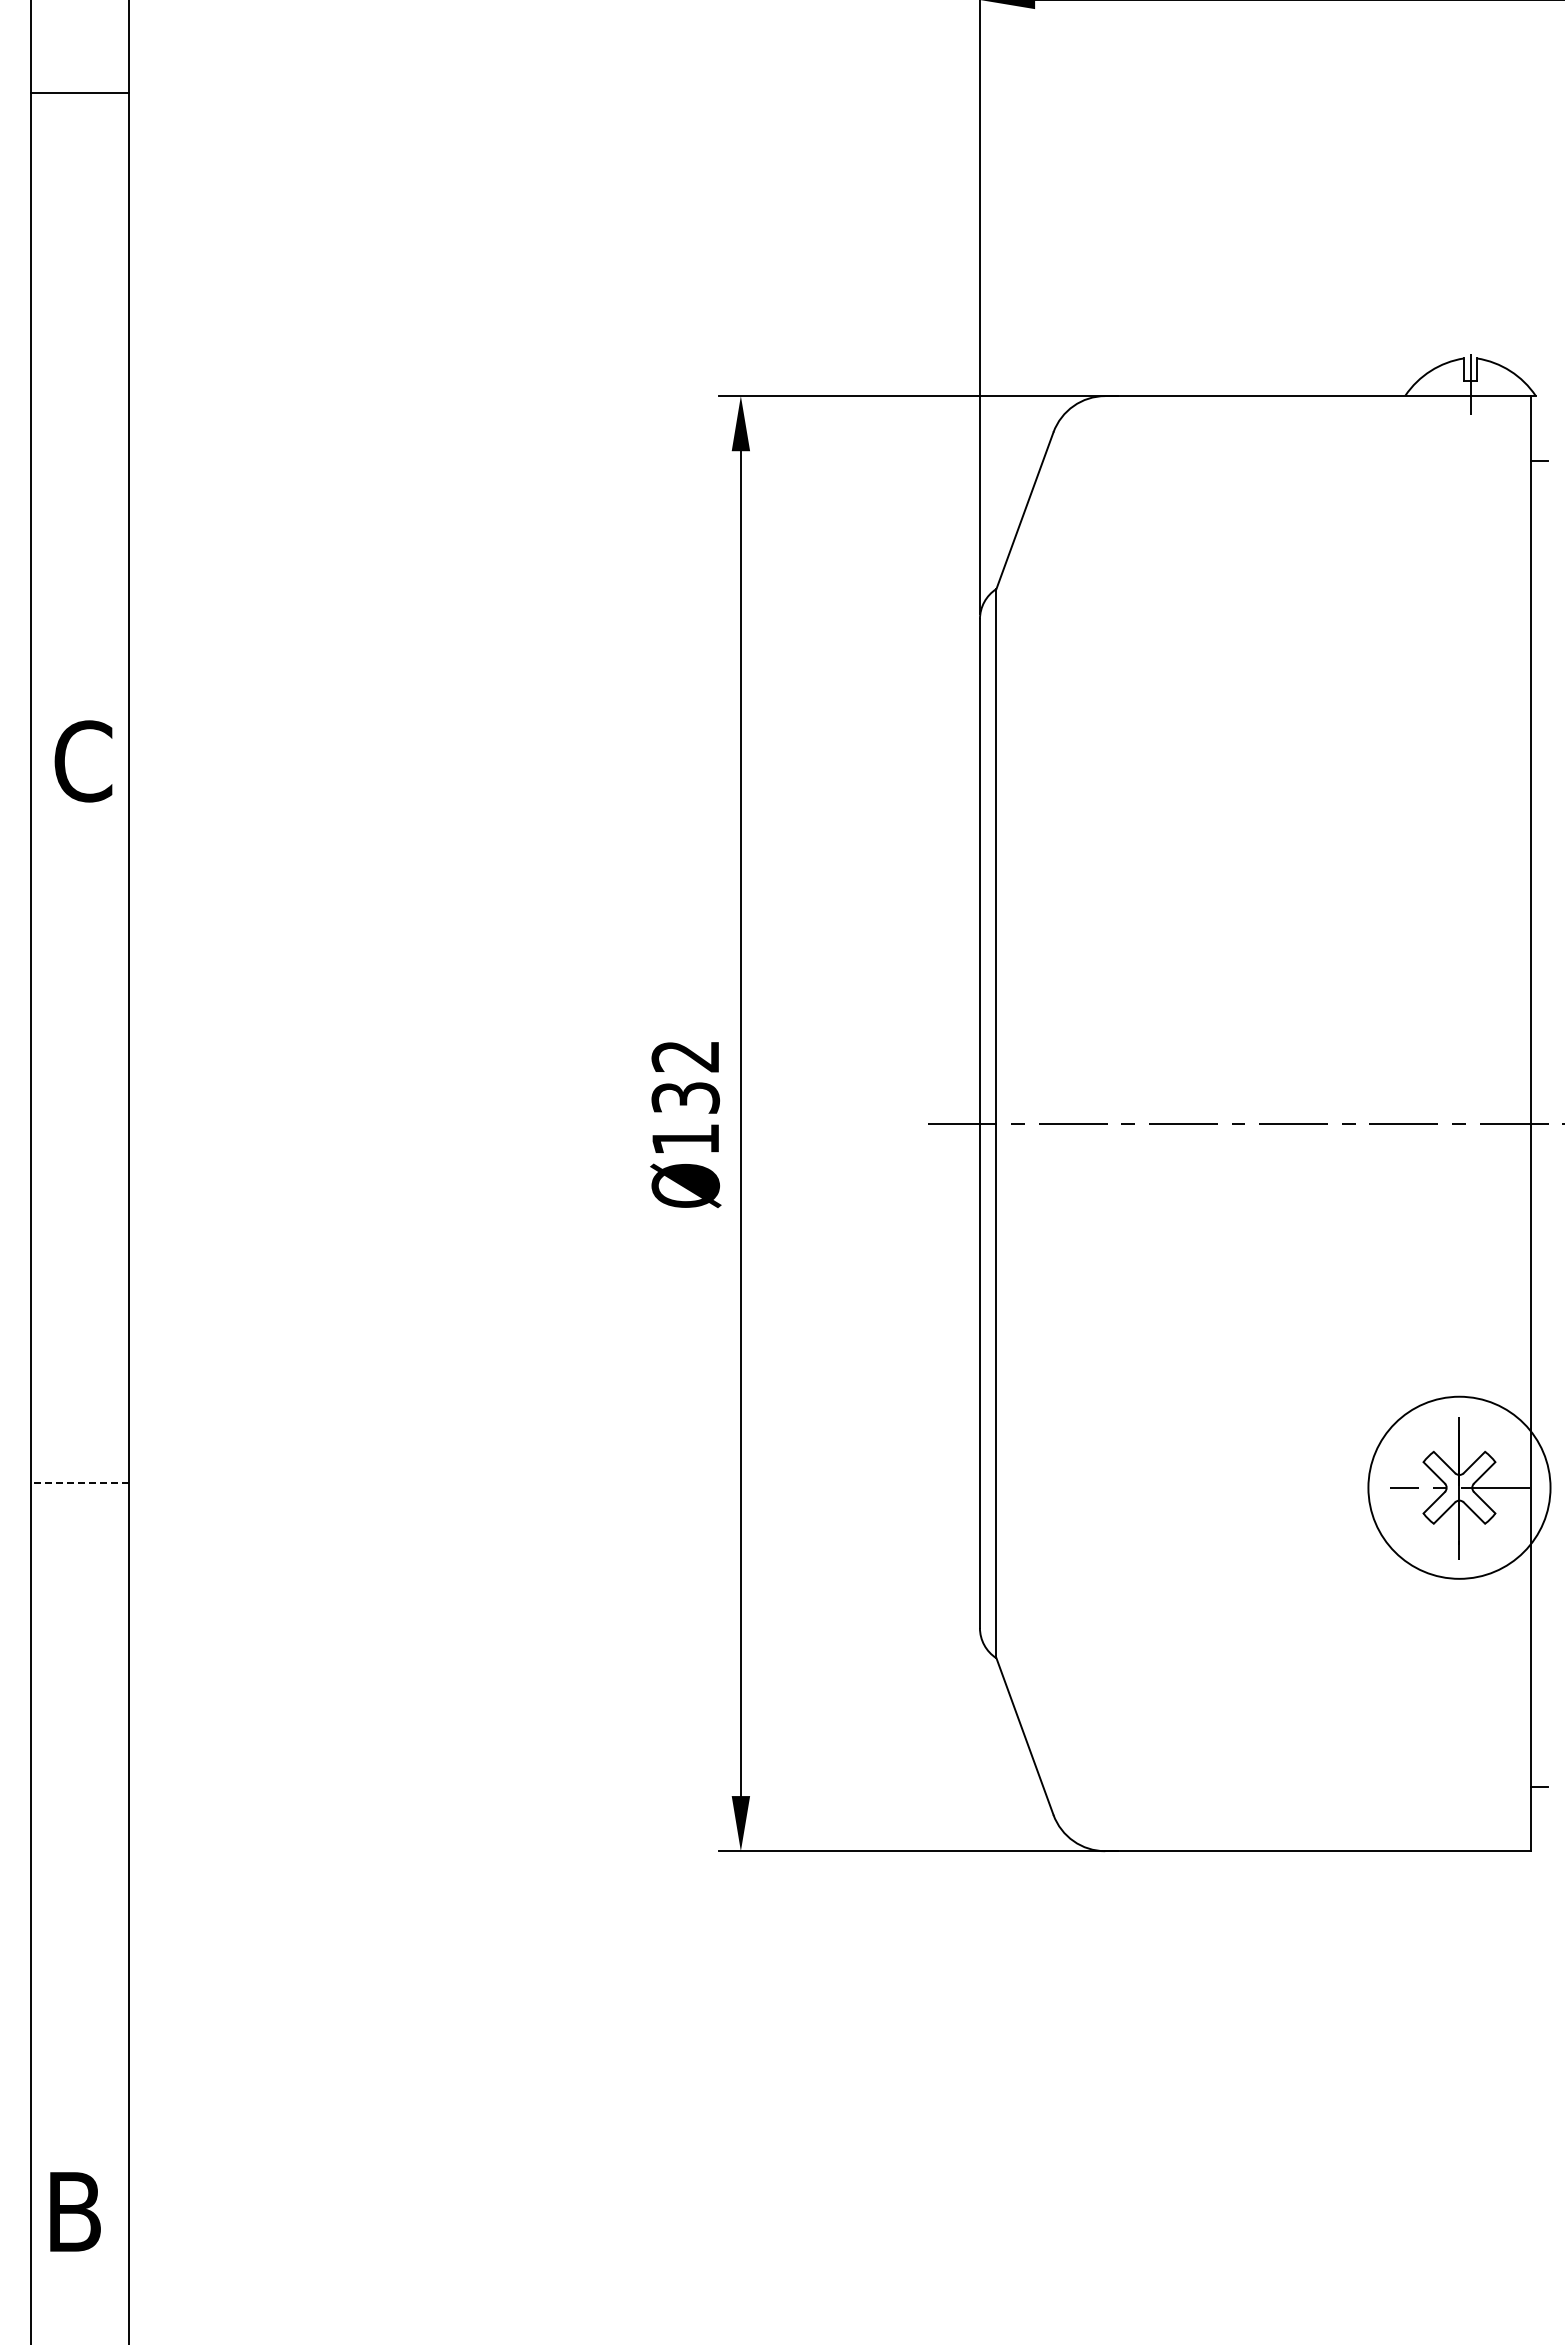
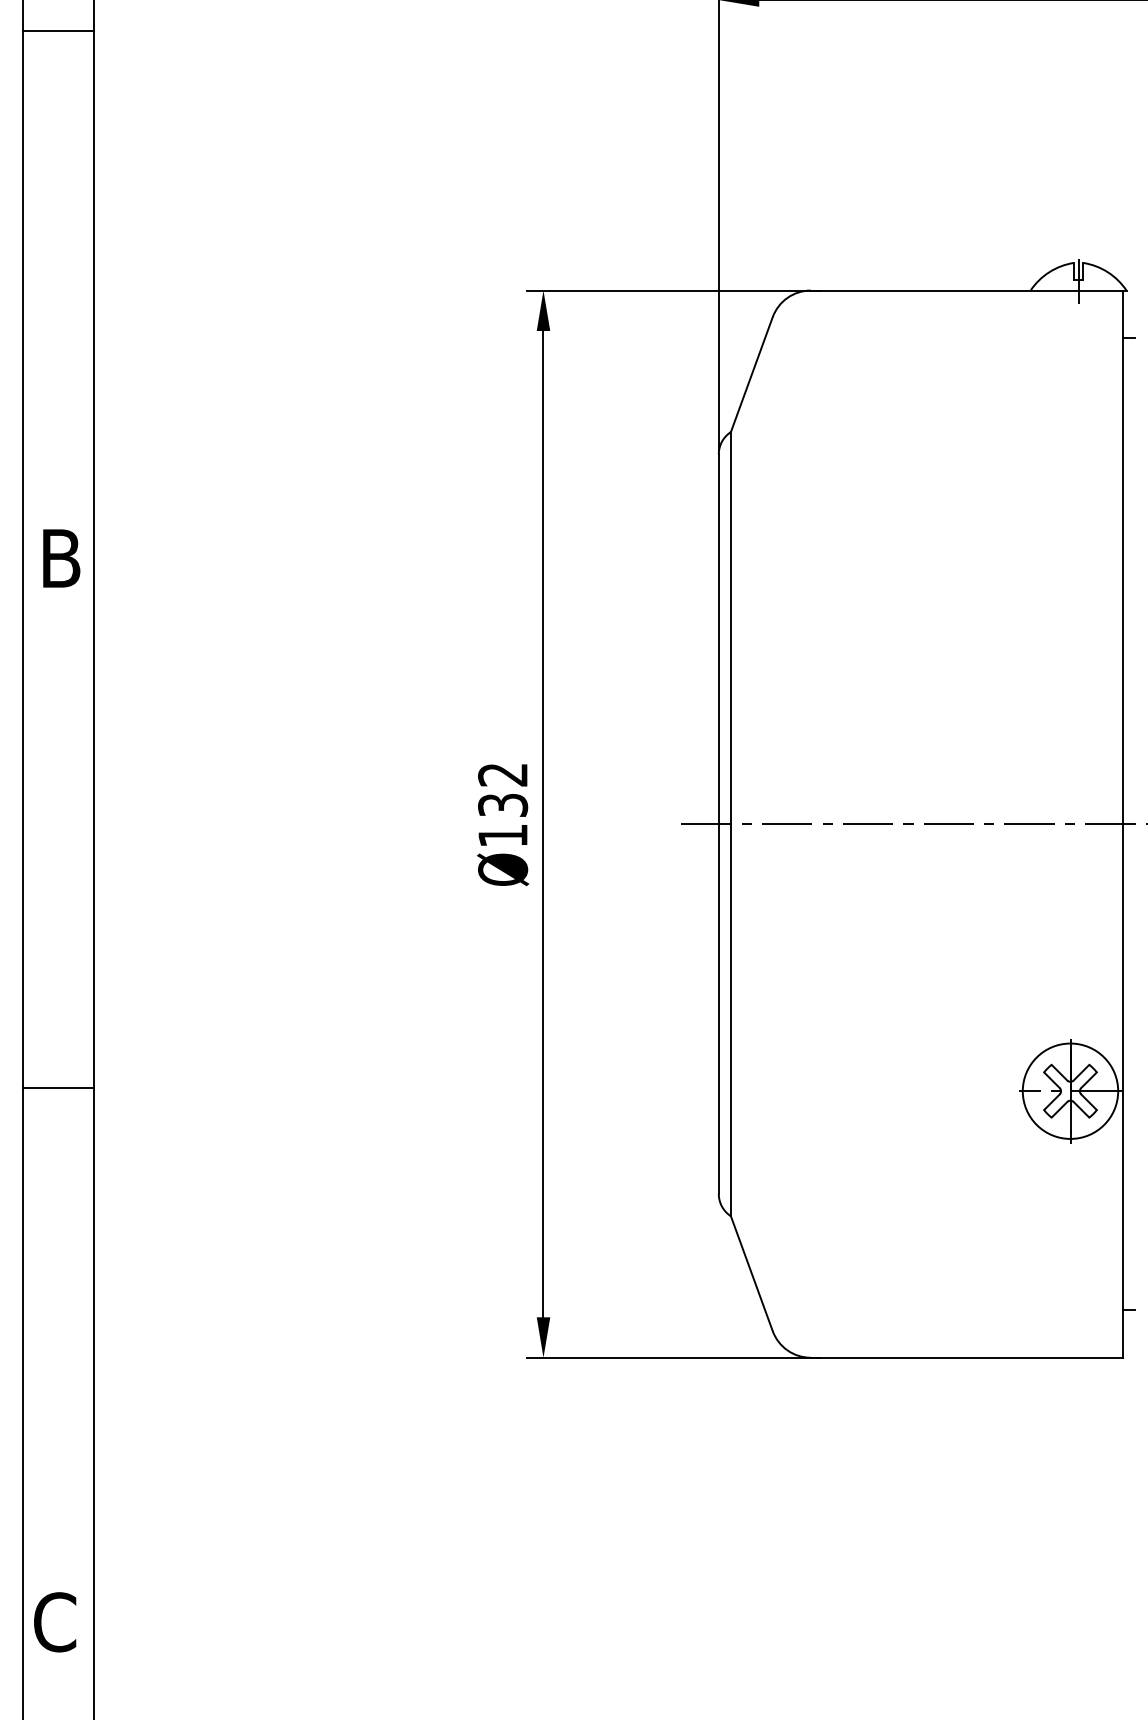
line: (79, 92) -> (58, 31), moved
text: (83, 761) -> (61, 558), C -> B
line: (79, 1482) -> (58, 1087), dashed -> solid
circle: (1459, 1487) -> (1070, 1091), size x0.71
text: (74, 2211) -> (54, 1622), B -> C

